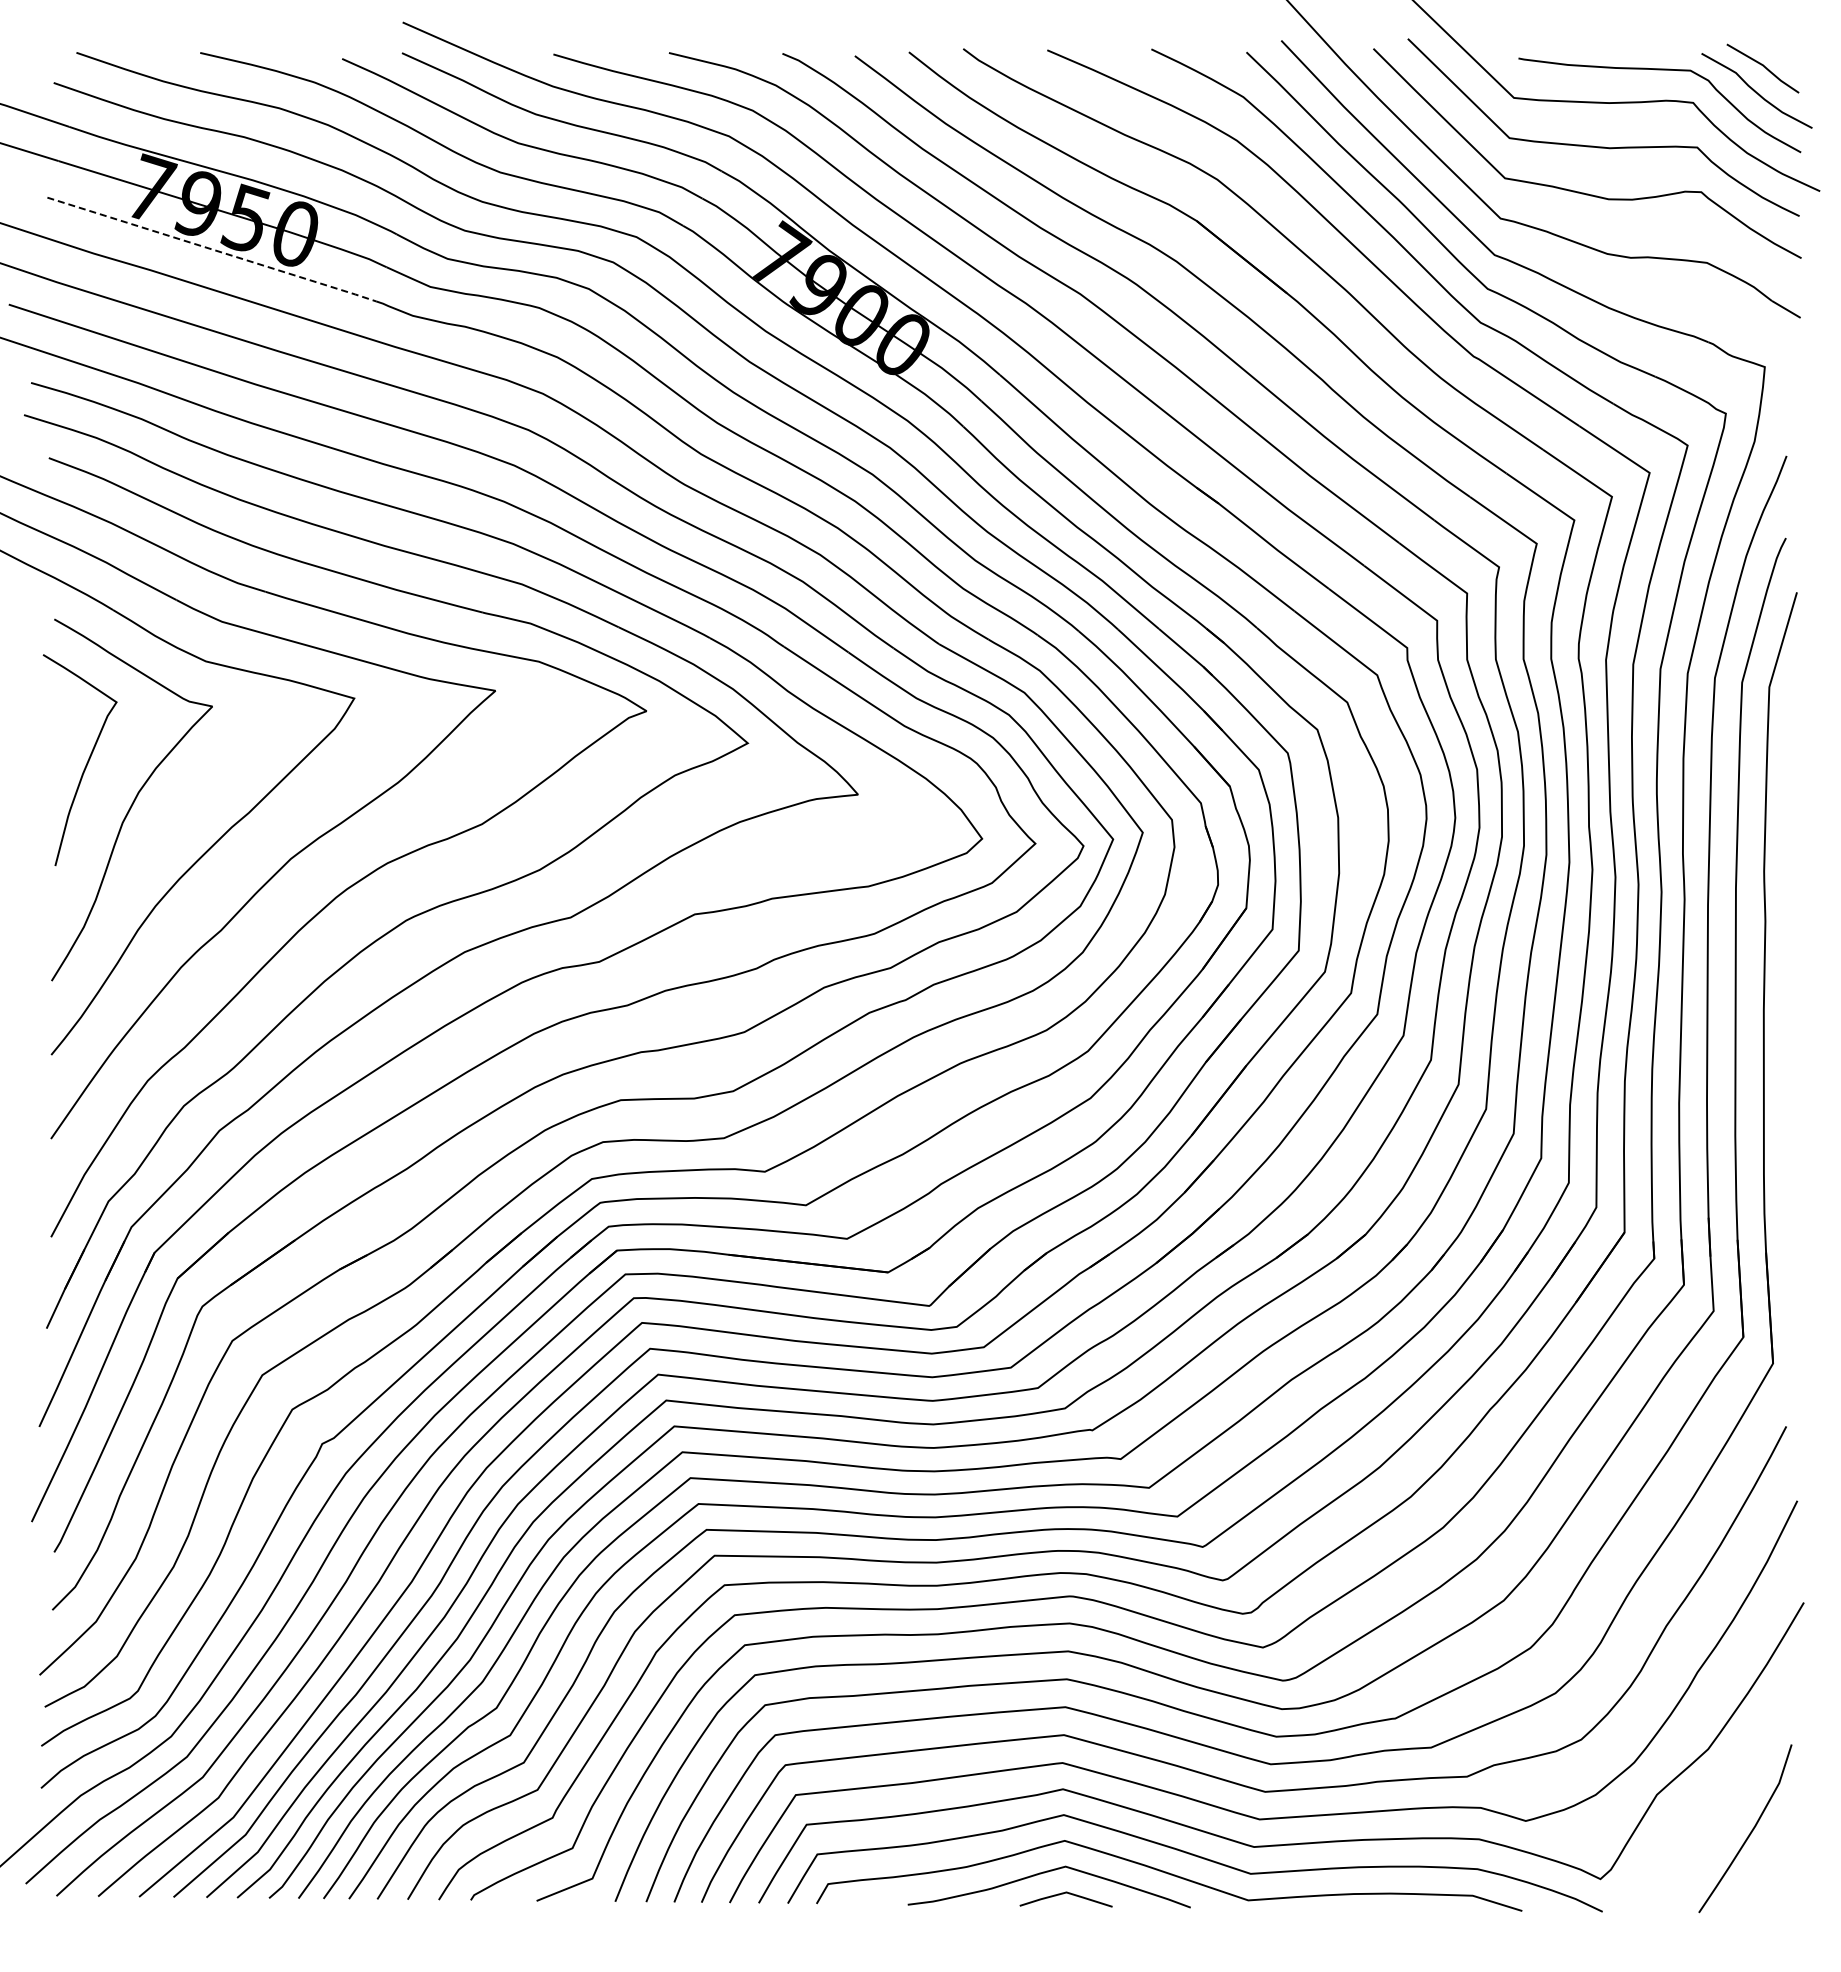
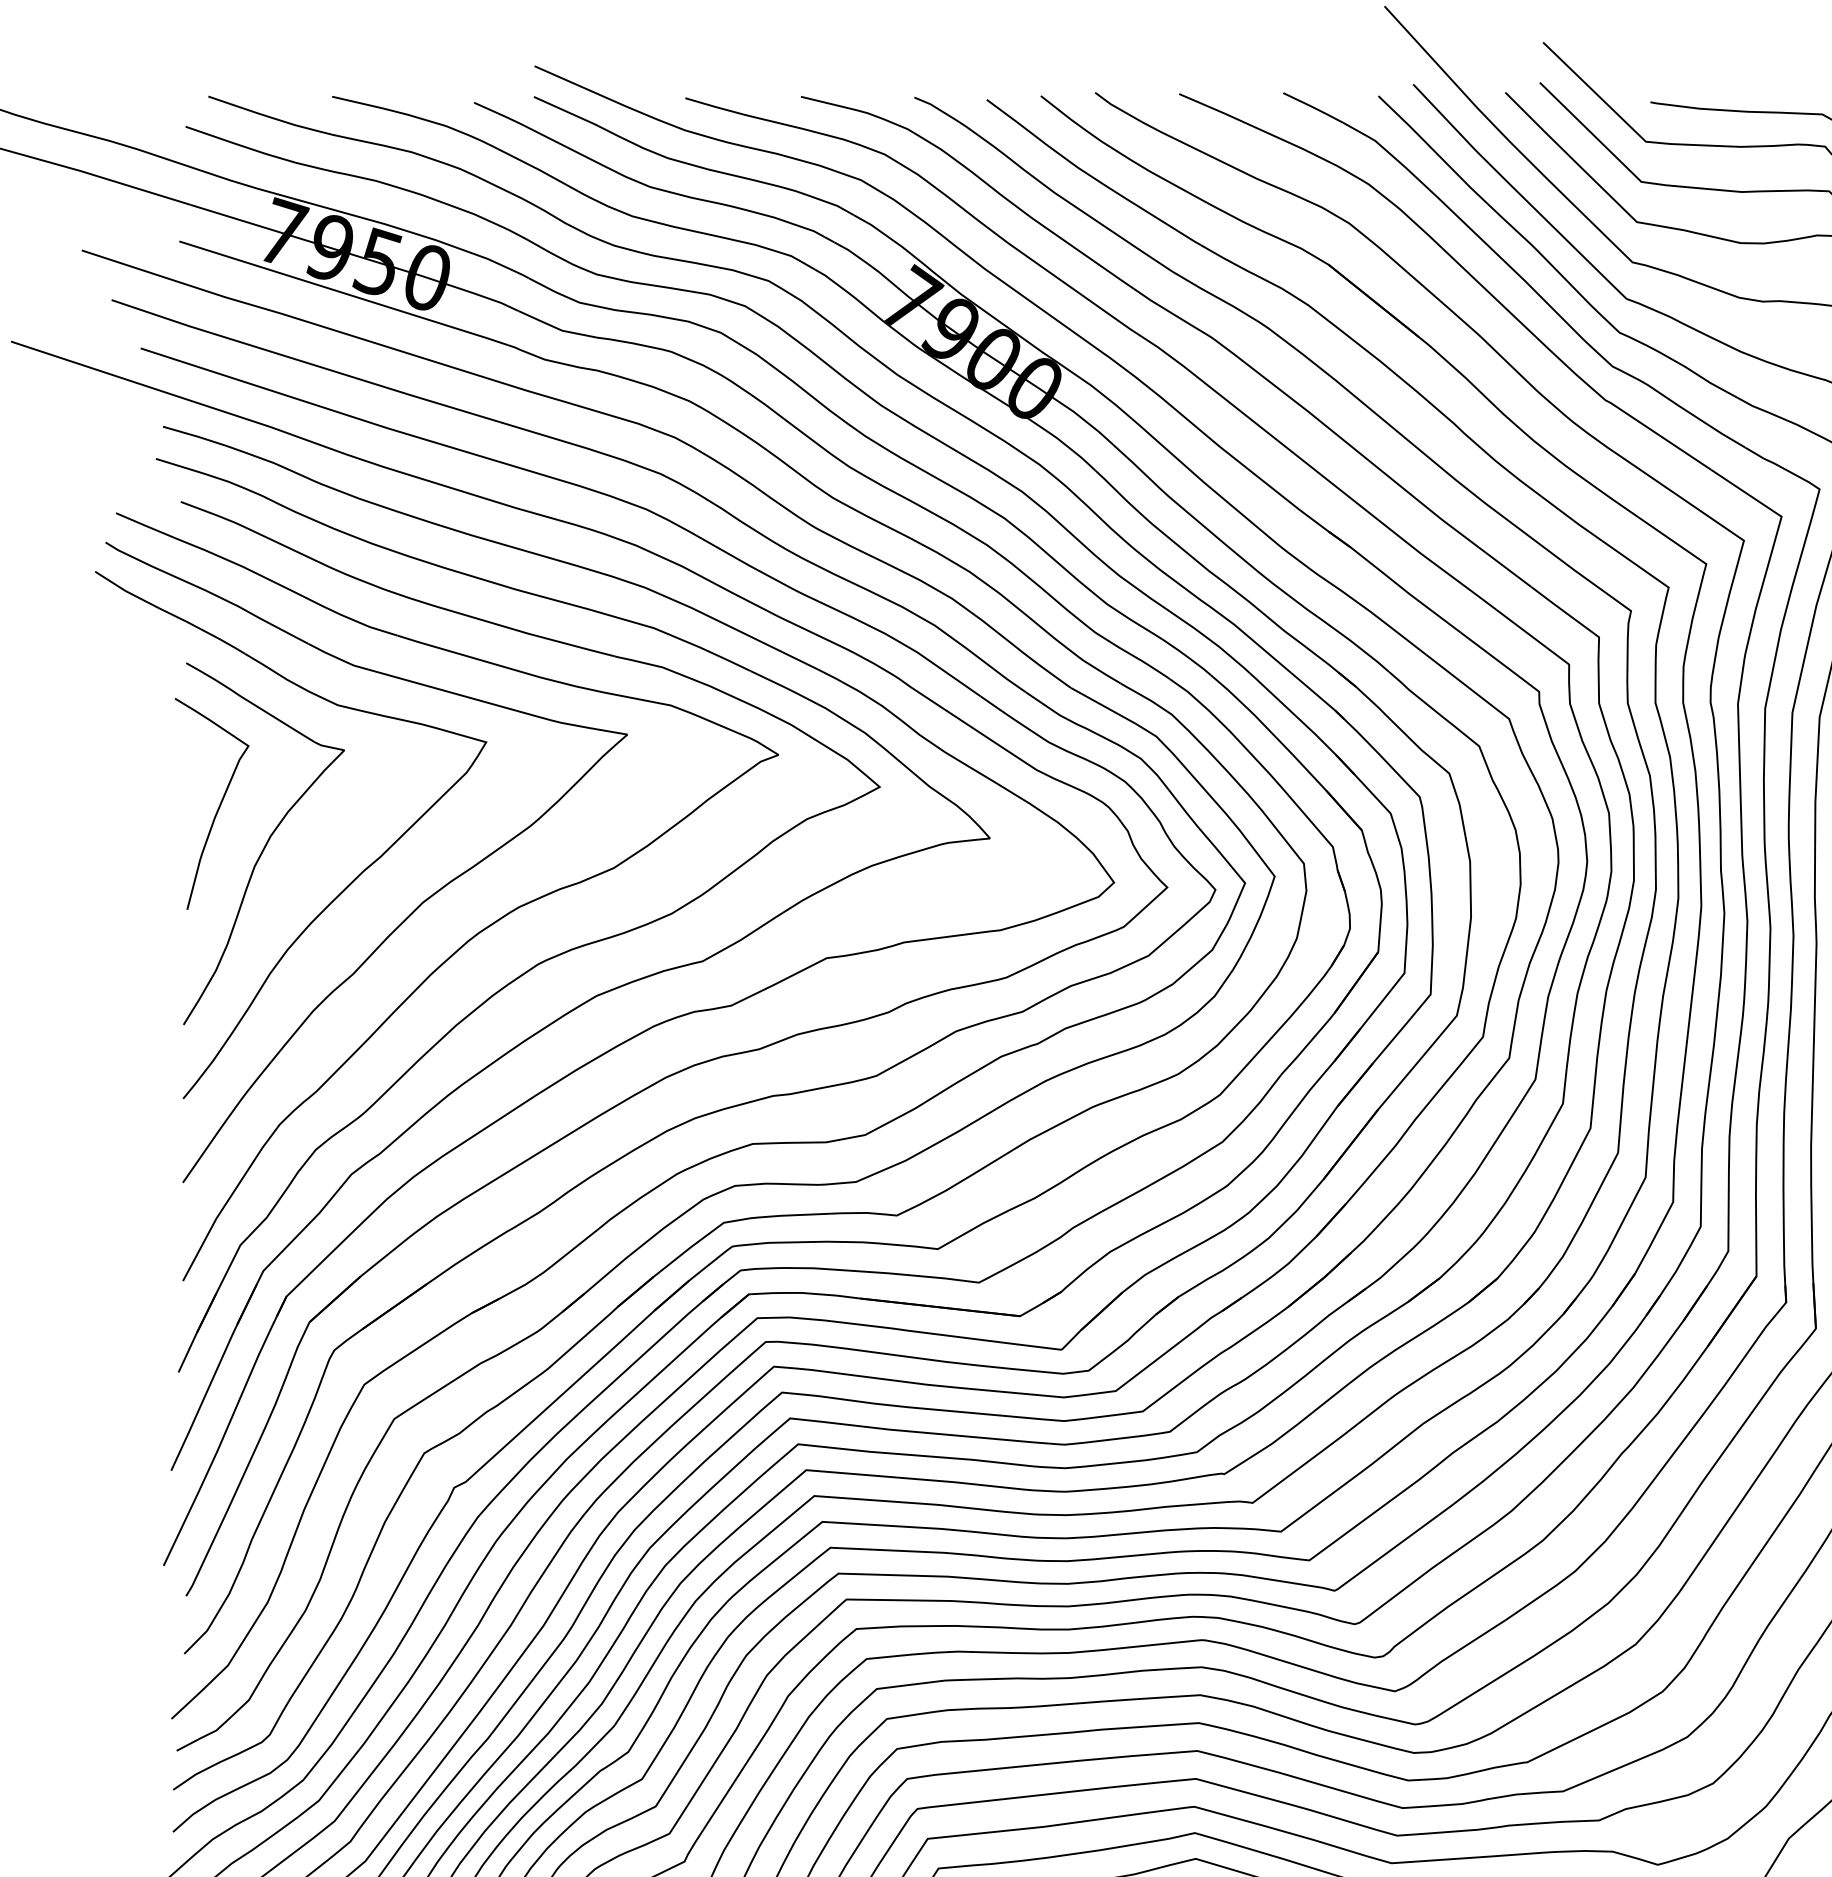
line: (213, 249) -> (345, 293), dashed -> solid

